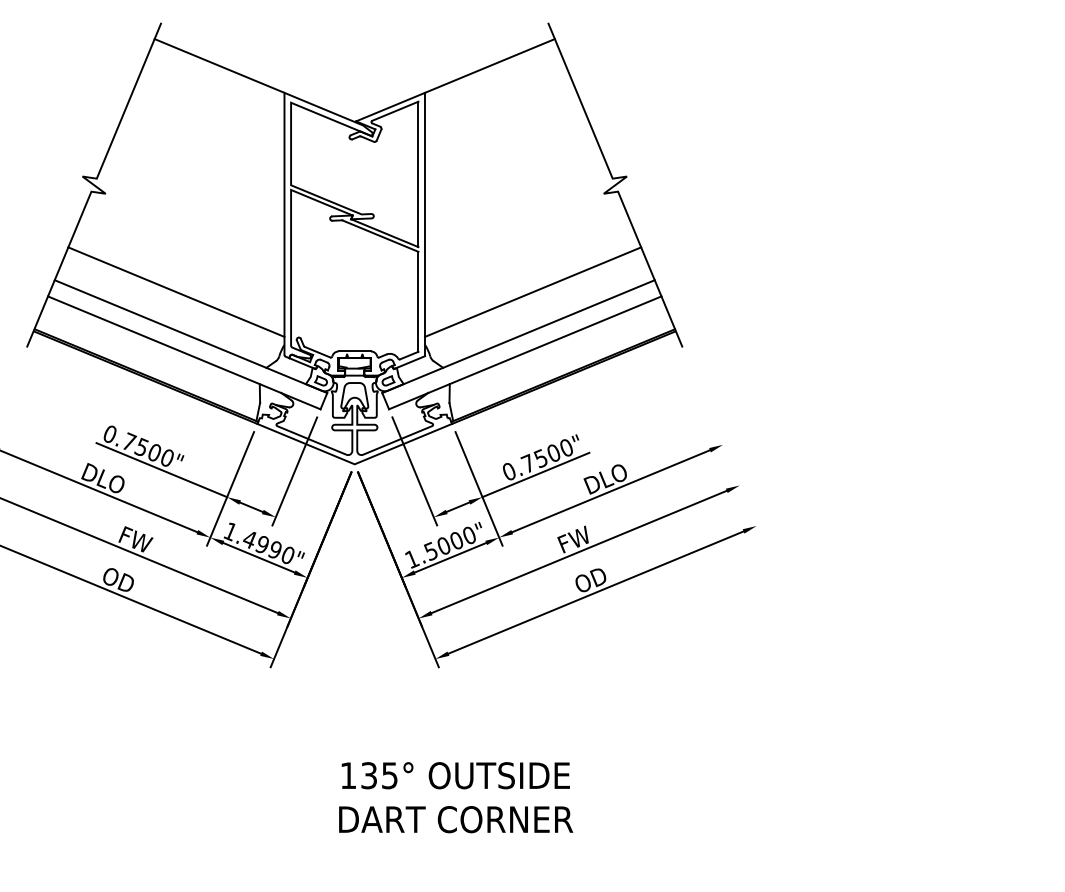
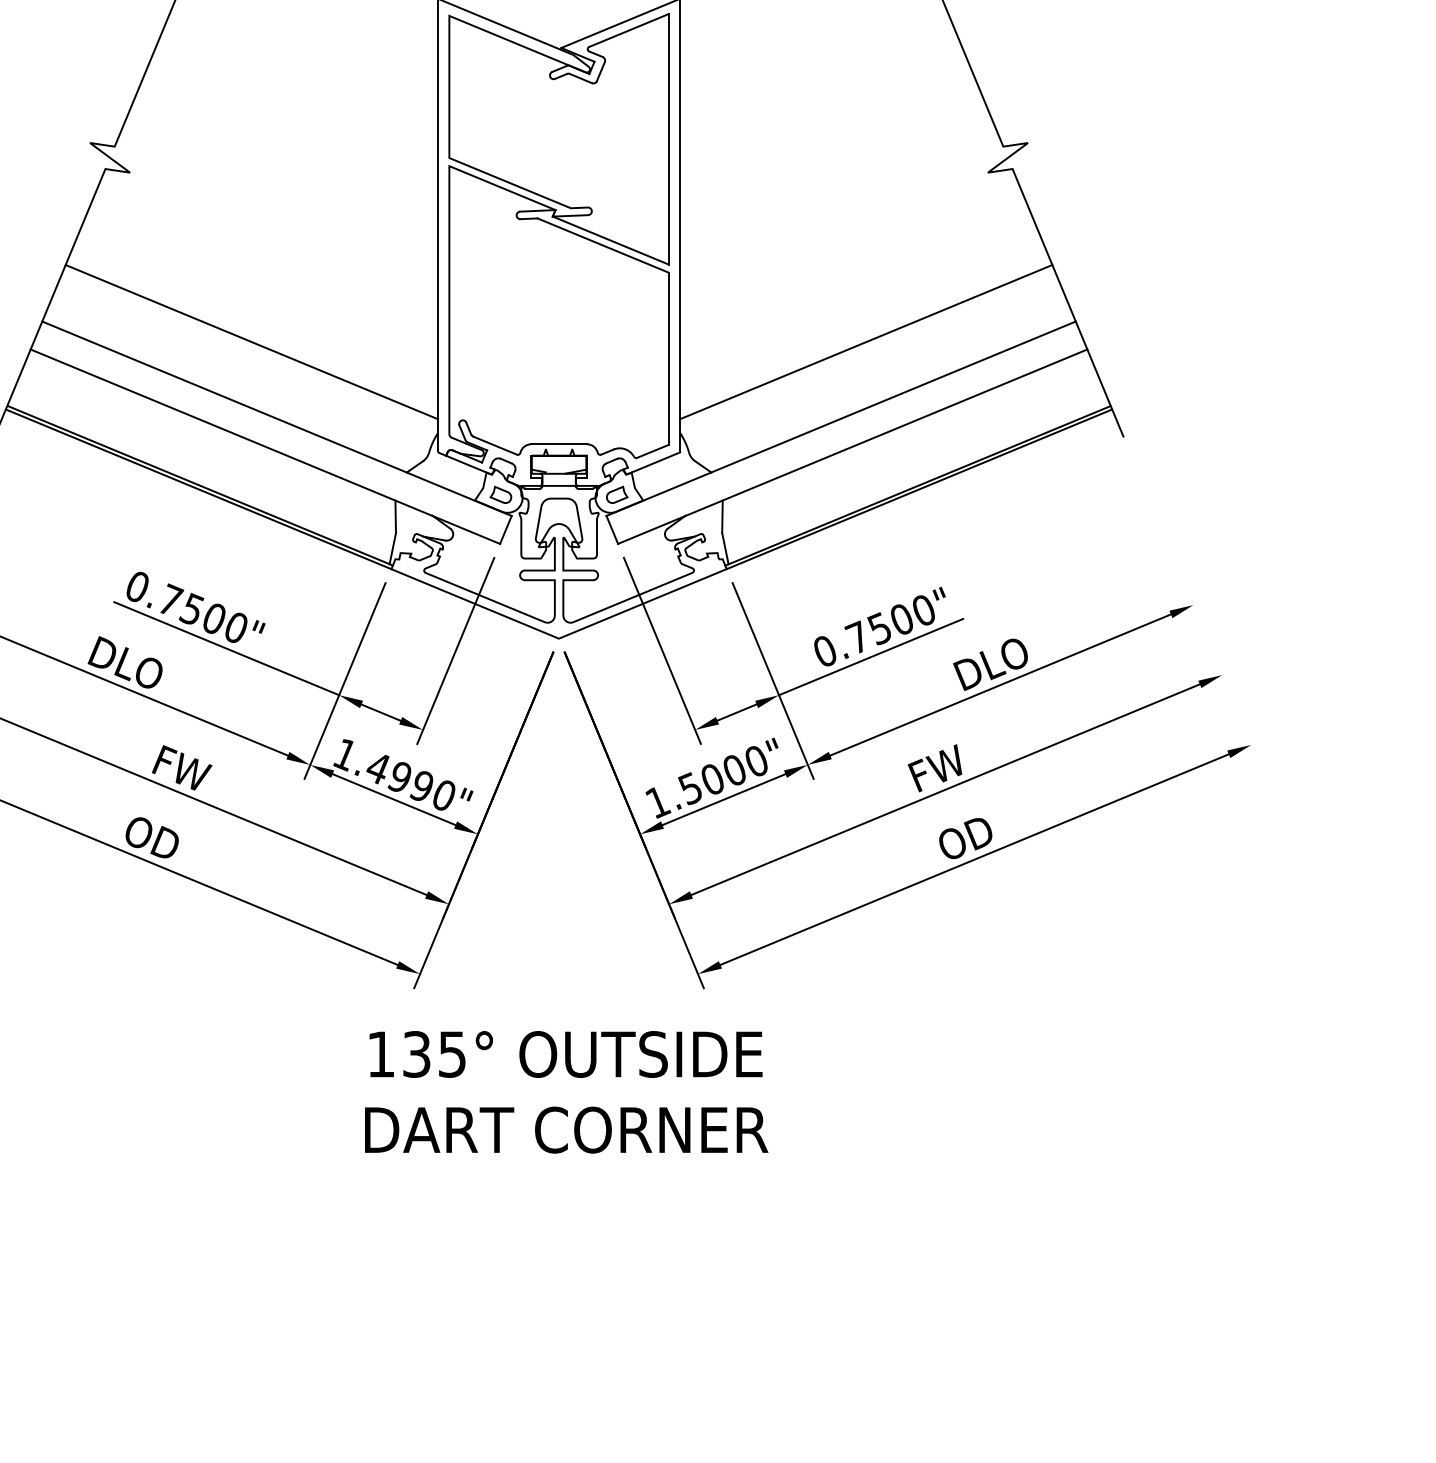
text: (456, 797) -> (567, 1092), moved

